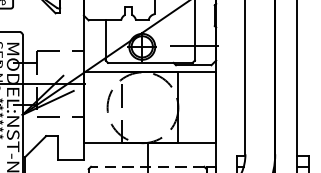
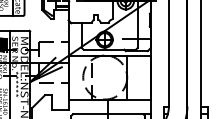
line: (146, 167) -> (107, 114), dashed -> solid

